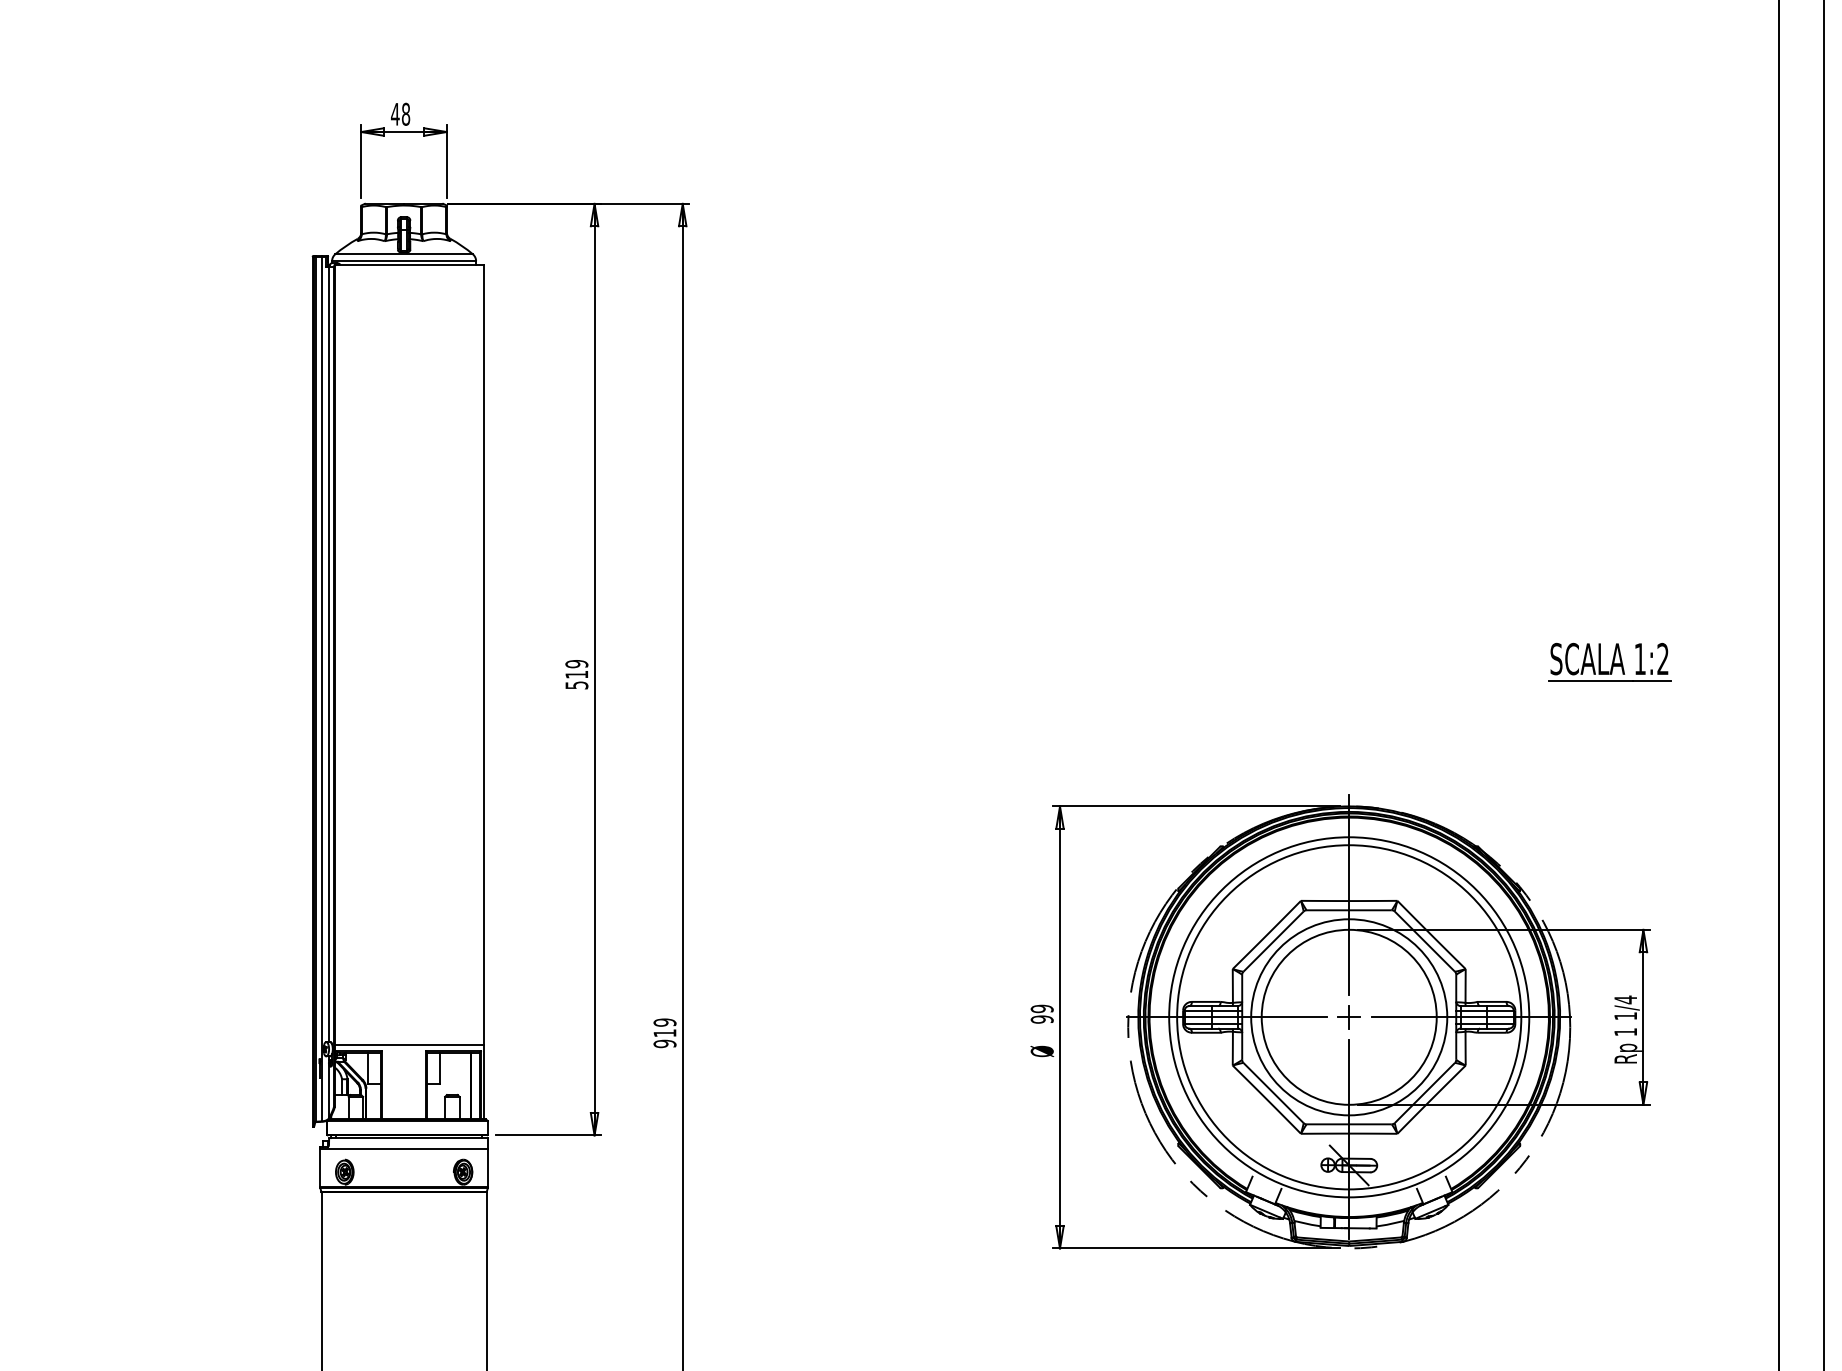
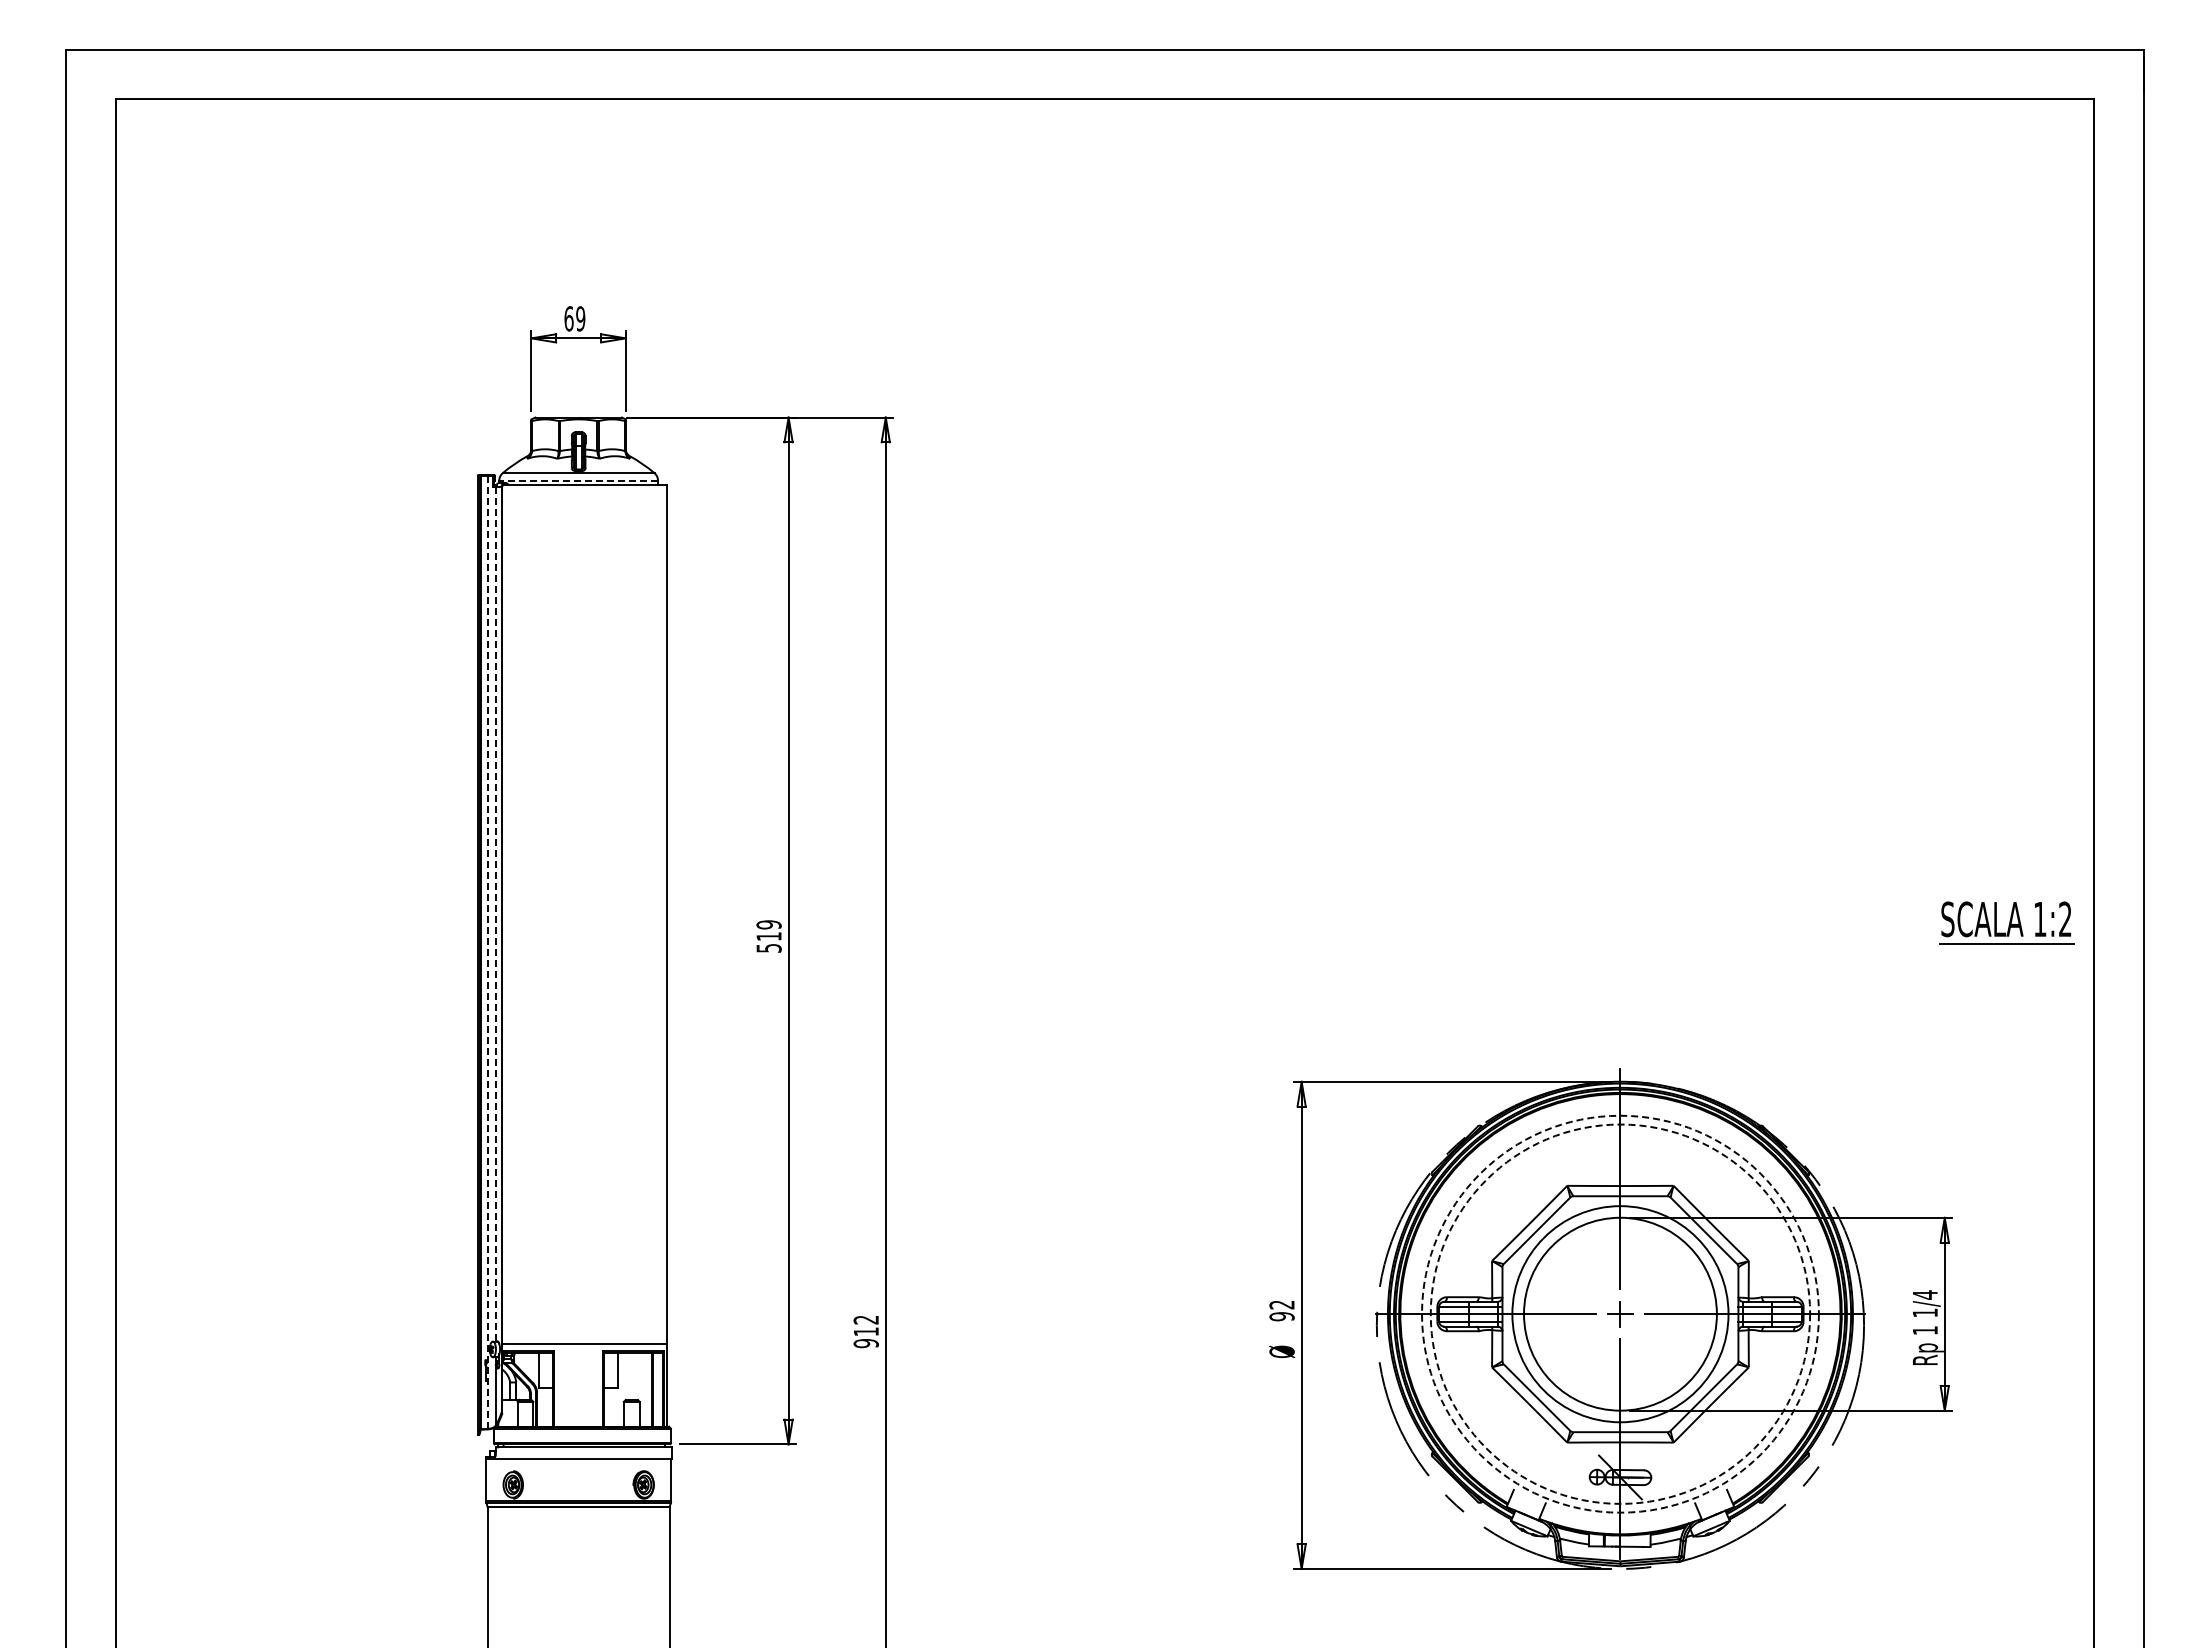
text: (400, 114) -> (574, 318), 48 -> 69
line: (403, 260) -> (578, 480), solid -> dashed
line: (328, 654) -> (495, 914), solid -> dashed
part: (1609, 661) -> (2006, 922), moved
line: (321, 689) -> (487, 952), solid -> dashed
text: (1041, 1008) -> (1281, 1304), 99 -> 92
circle: (1348, 1016) -> (1619, 1313), solid -> dashed
circle: (1349, 1016) -> (1620, 1313), solid -> dashed
text: (664, 1022) -> (865, 1319), 919 -> 912

